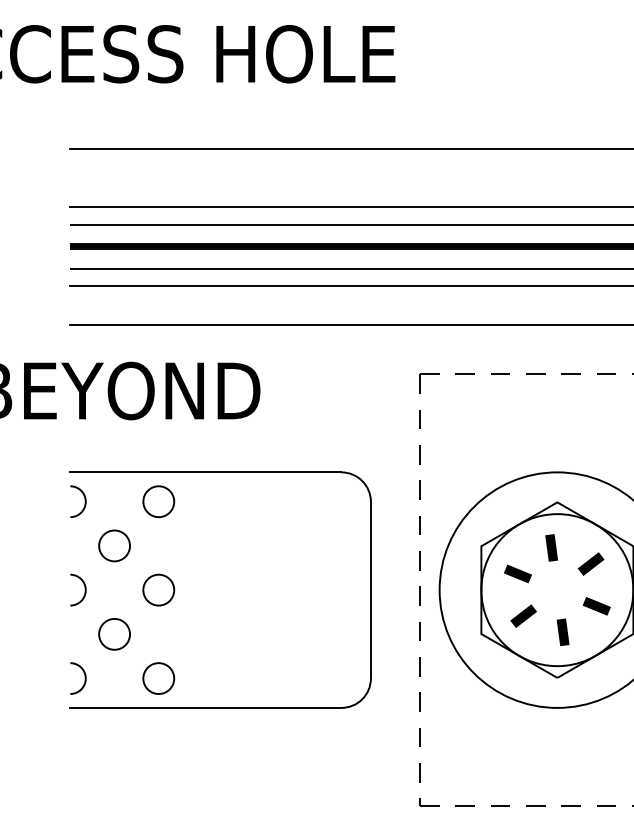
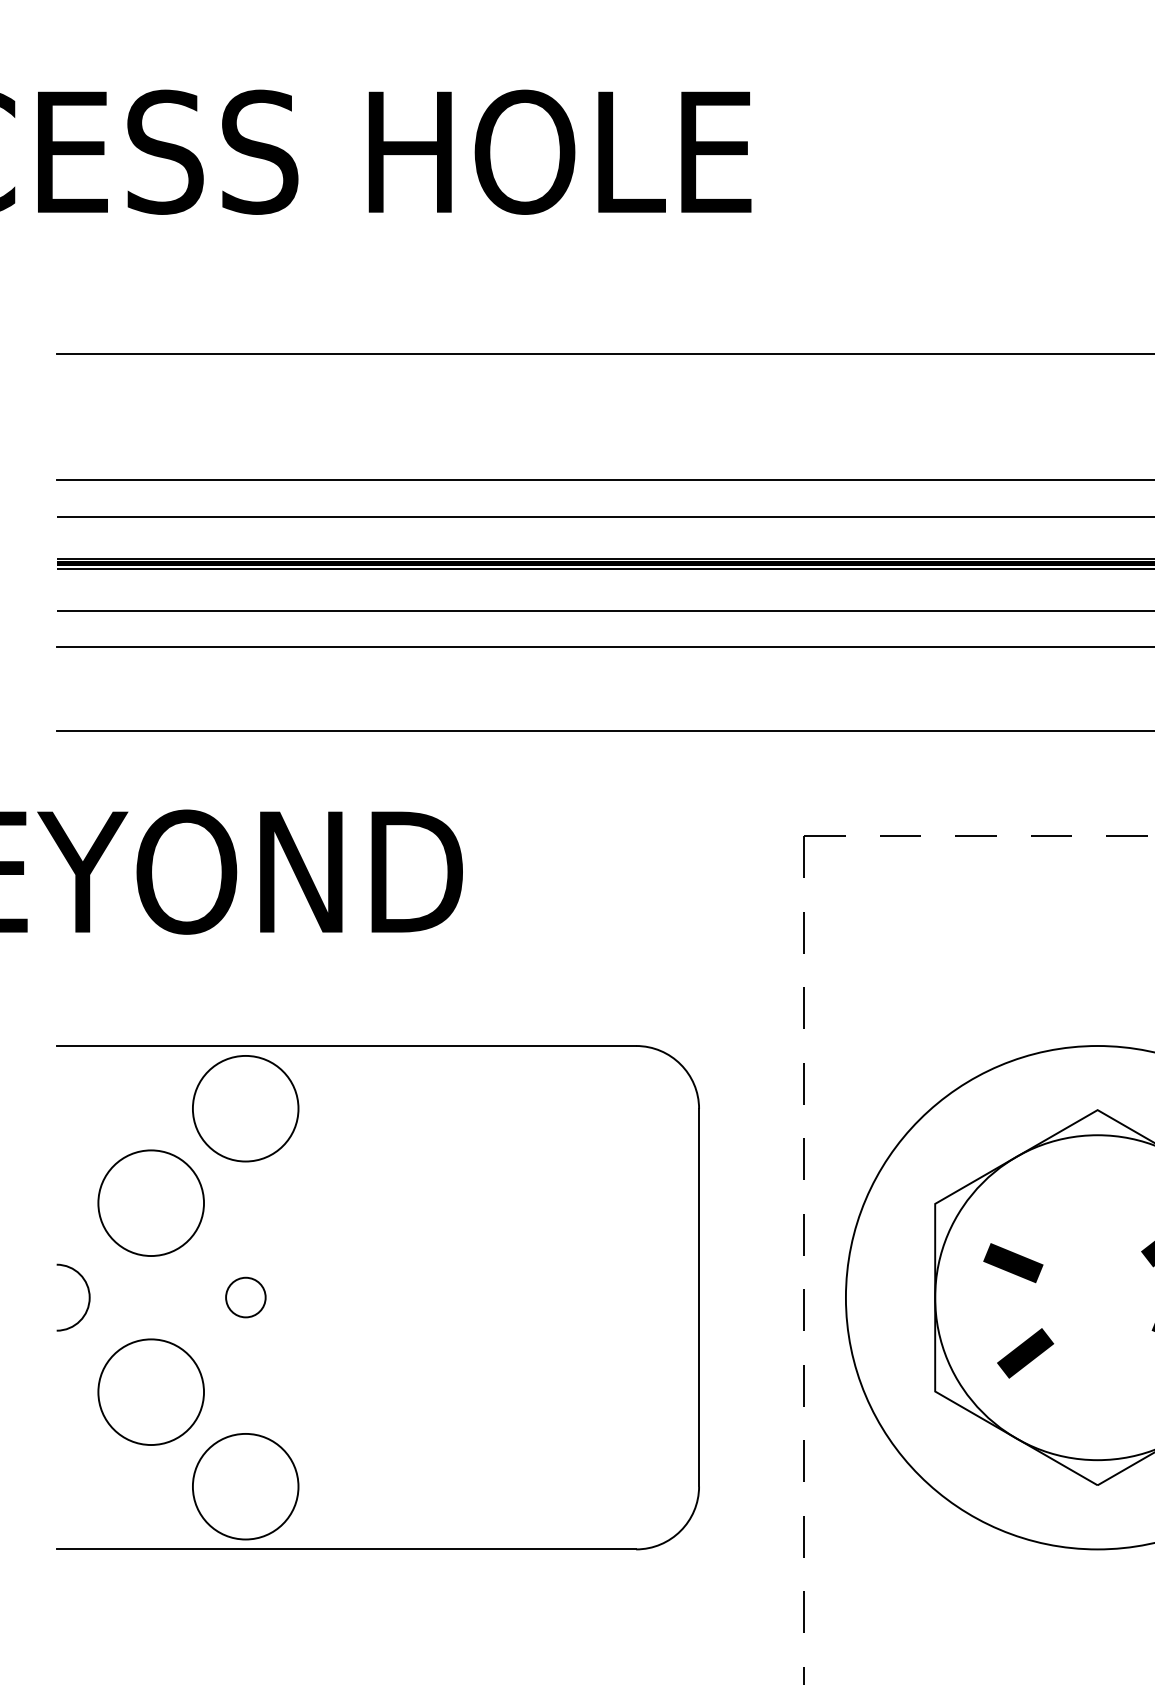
arc: (84, 501) -> (86, 1108), removed
circle: (158, 501) -> (245, 1108), size x1.6
circle: (114, 545) -> (151, 1202), size x1.6
line: (551, 547) -> (1085, 1206), removed
circle: (158, 589) -> (245, 1296), size x0.6
line: (562, 632) -> (1108, 1388), removed
circle: (114, 633) -> (151, 1390), size x1.6
arc: (84, 678) -> (86, 1486), removed
circle: (158, 678) -> (245, 1486), size x1.6

